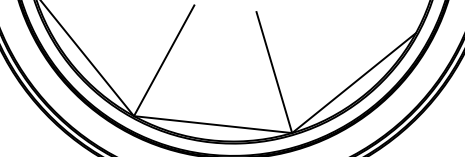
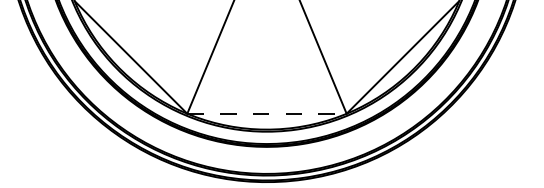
line: (212, 124) -> (266, 113), solid -> dashed

